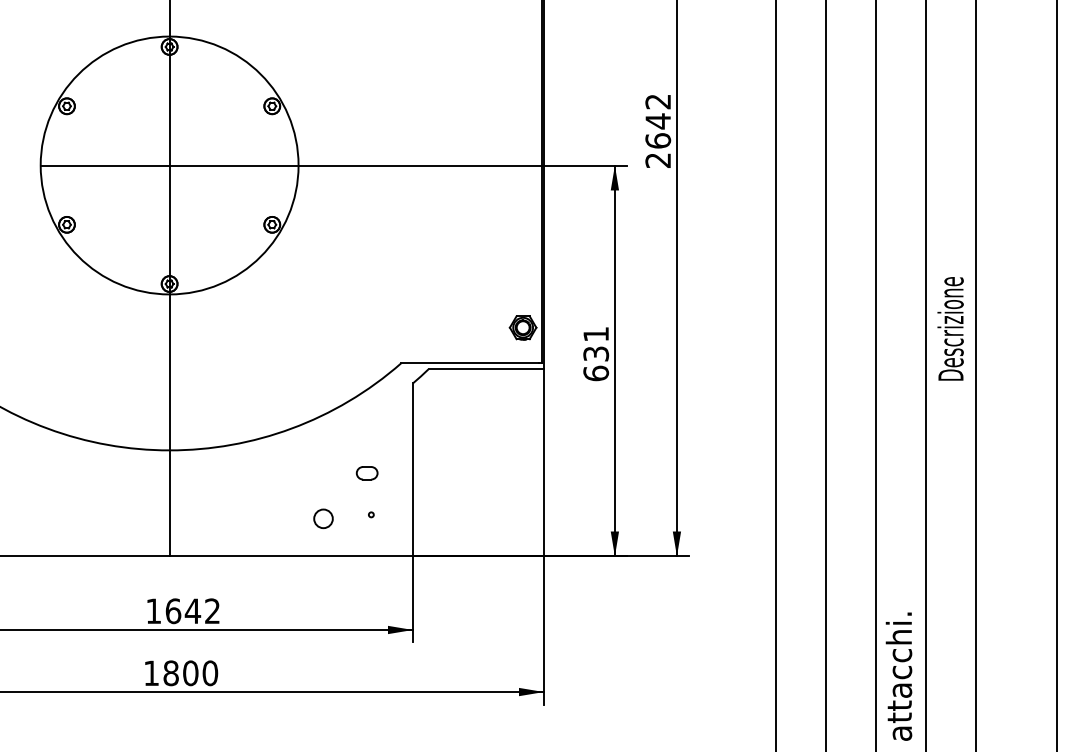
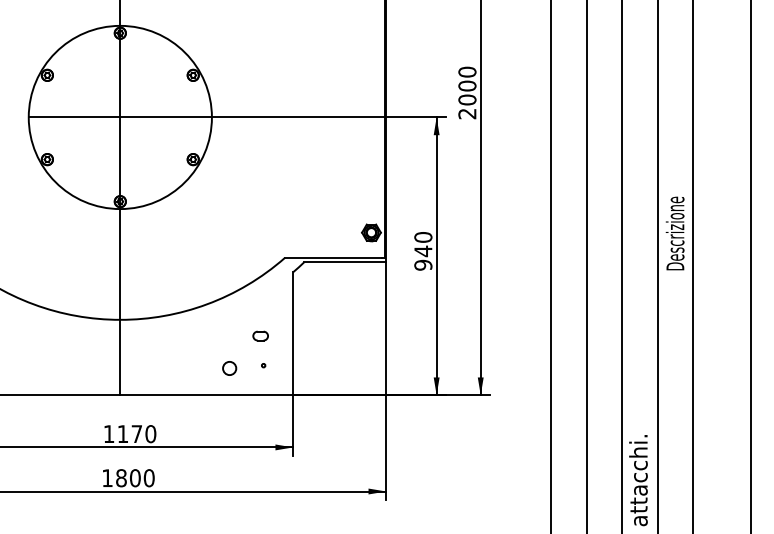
text: (658, 120) -> (467, 85), 2642 -> 2000
text: (596, 354) -> (423, 251), 631 -> 940
text: (192, 611) -> (136, 434), 1642 -> 1170

